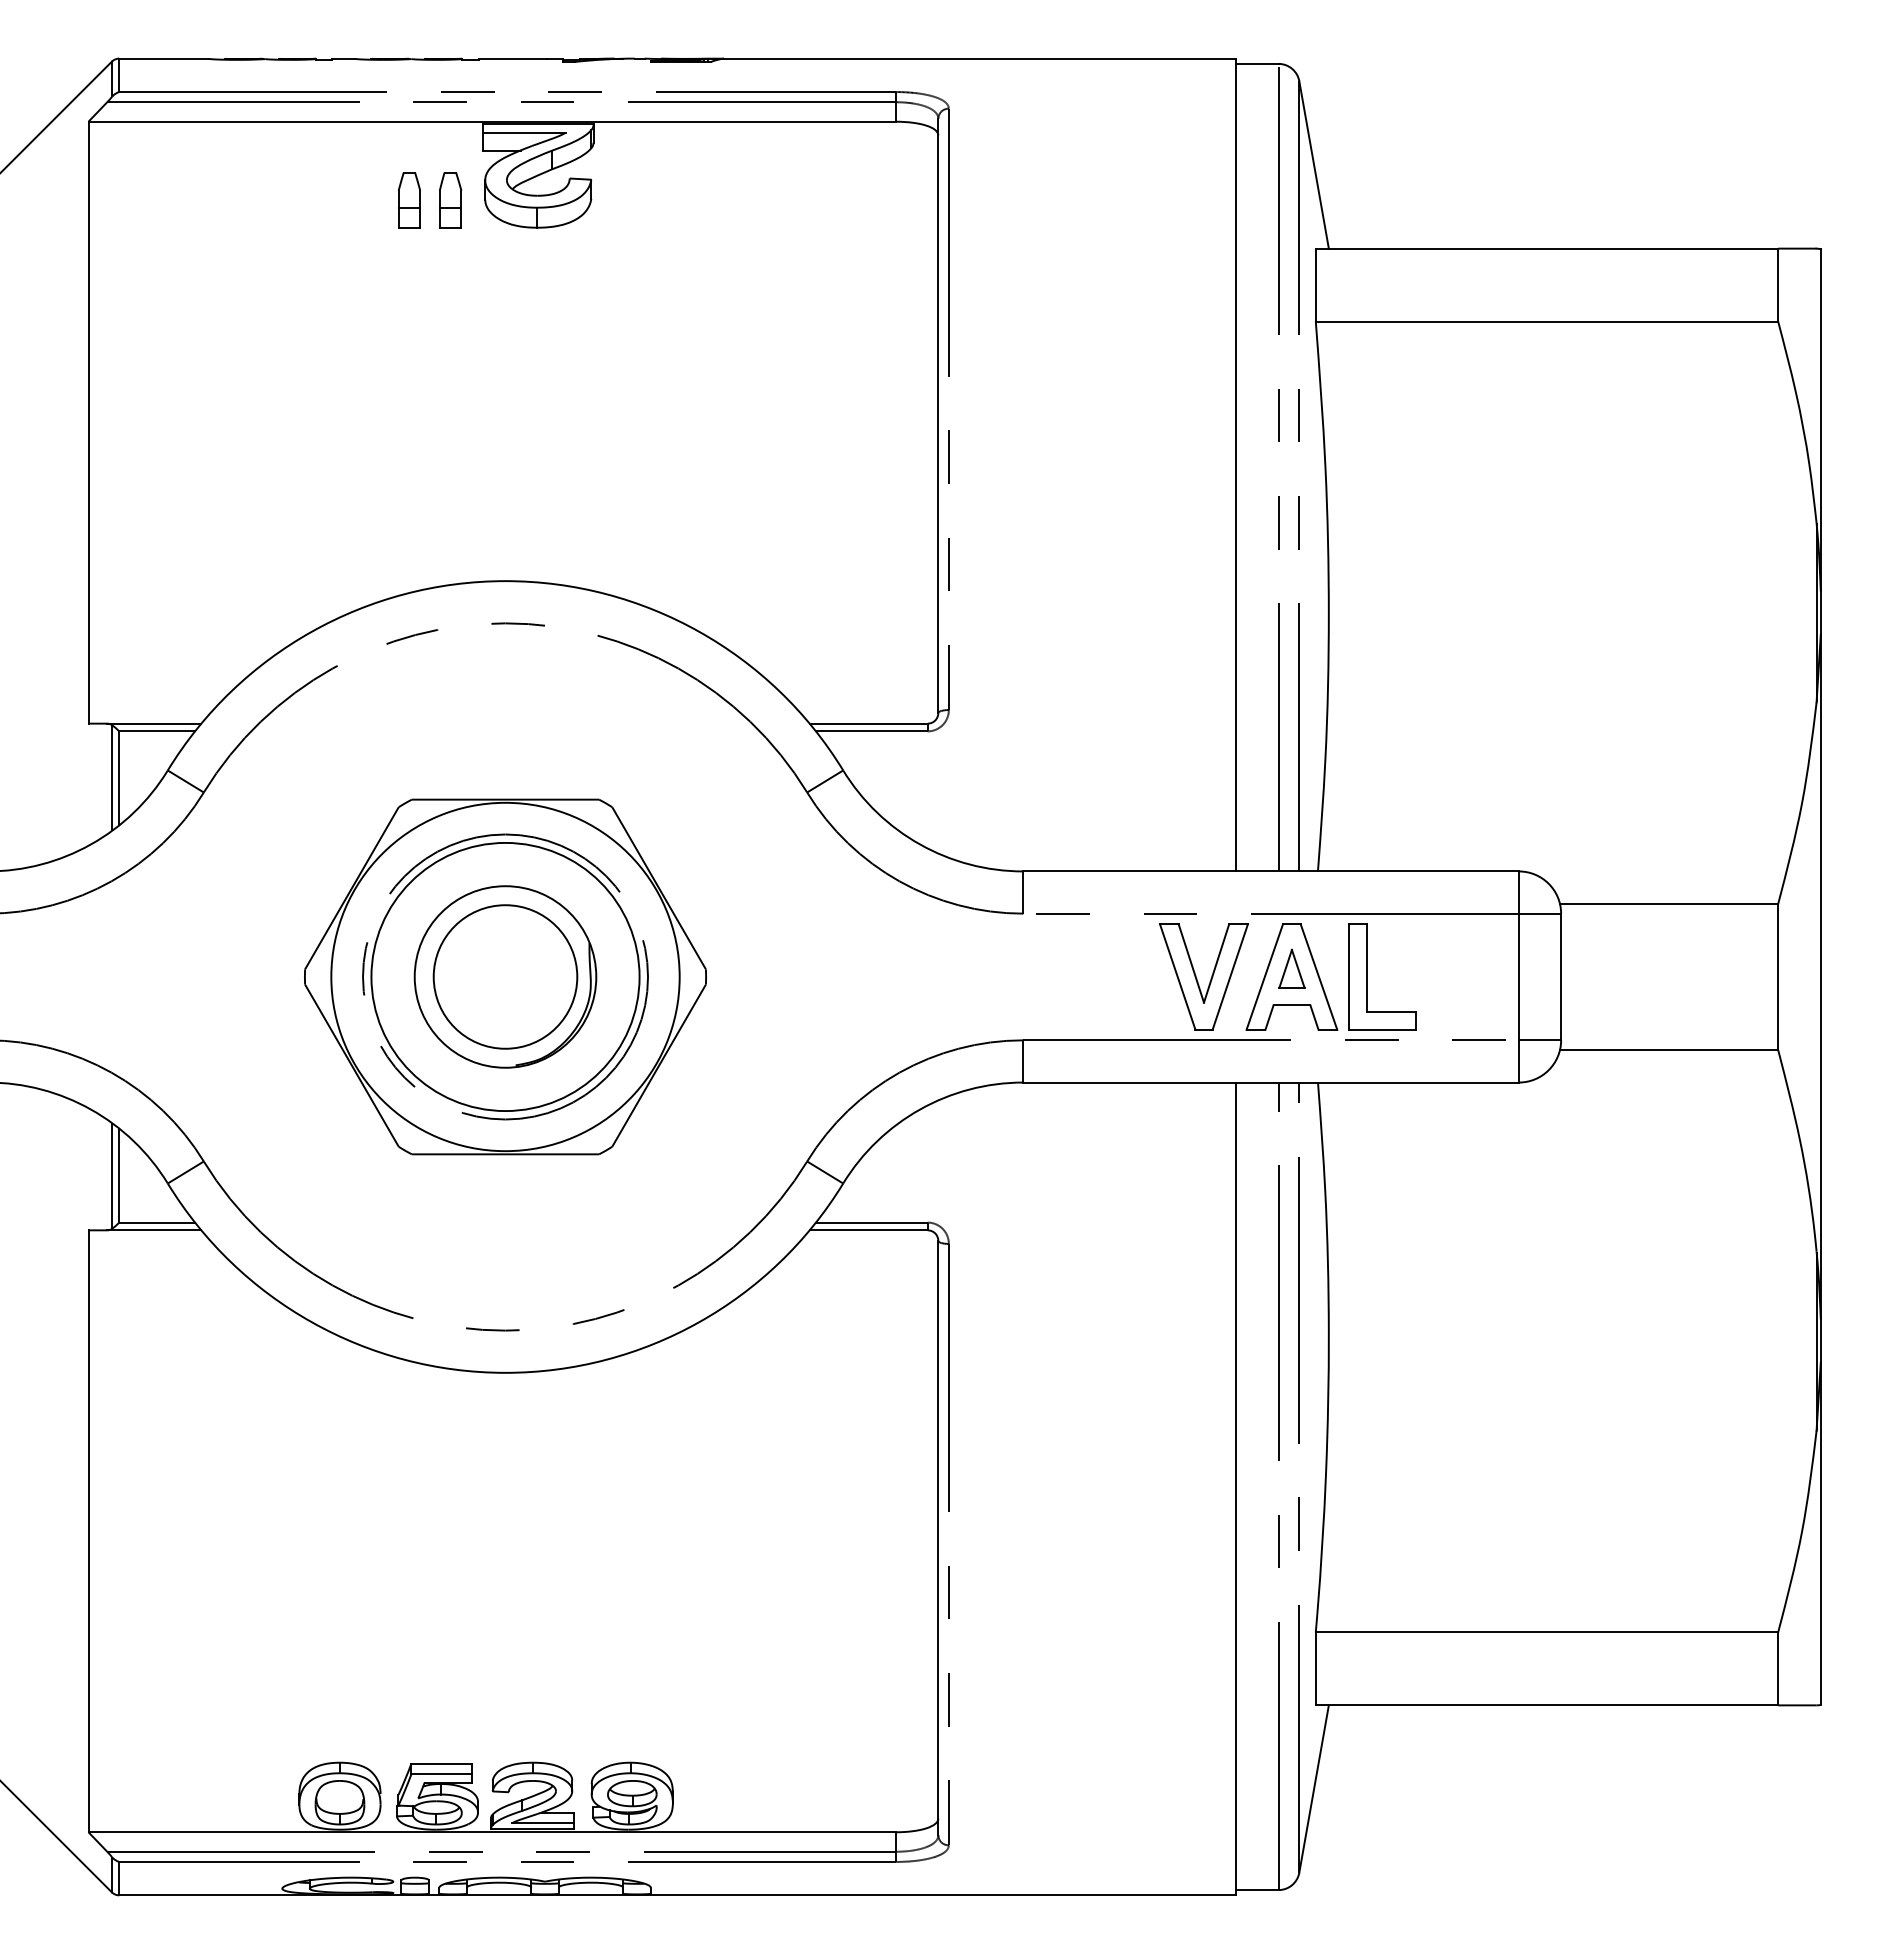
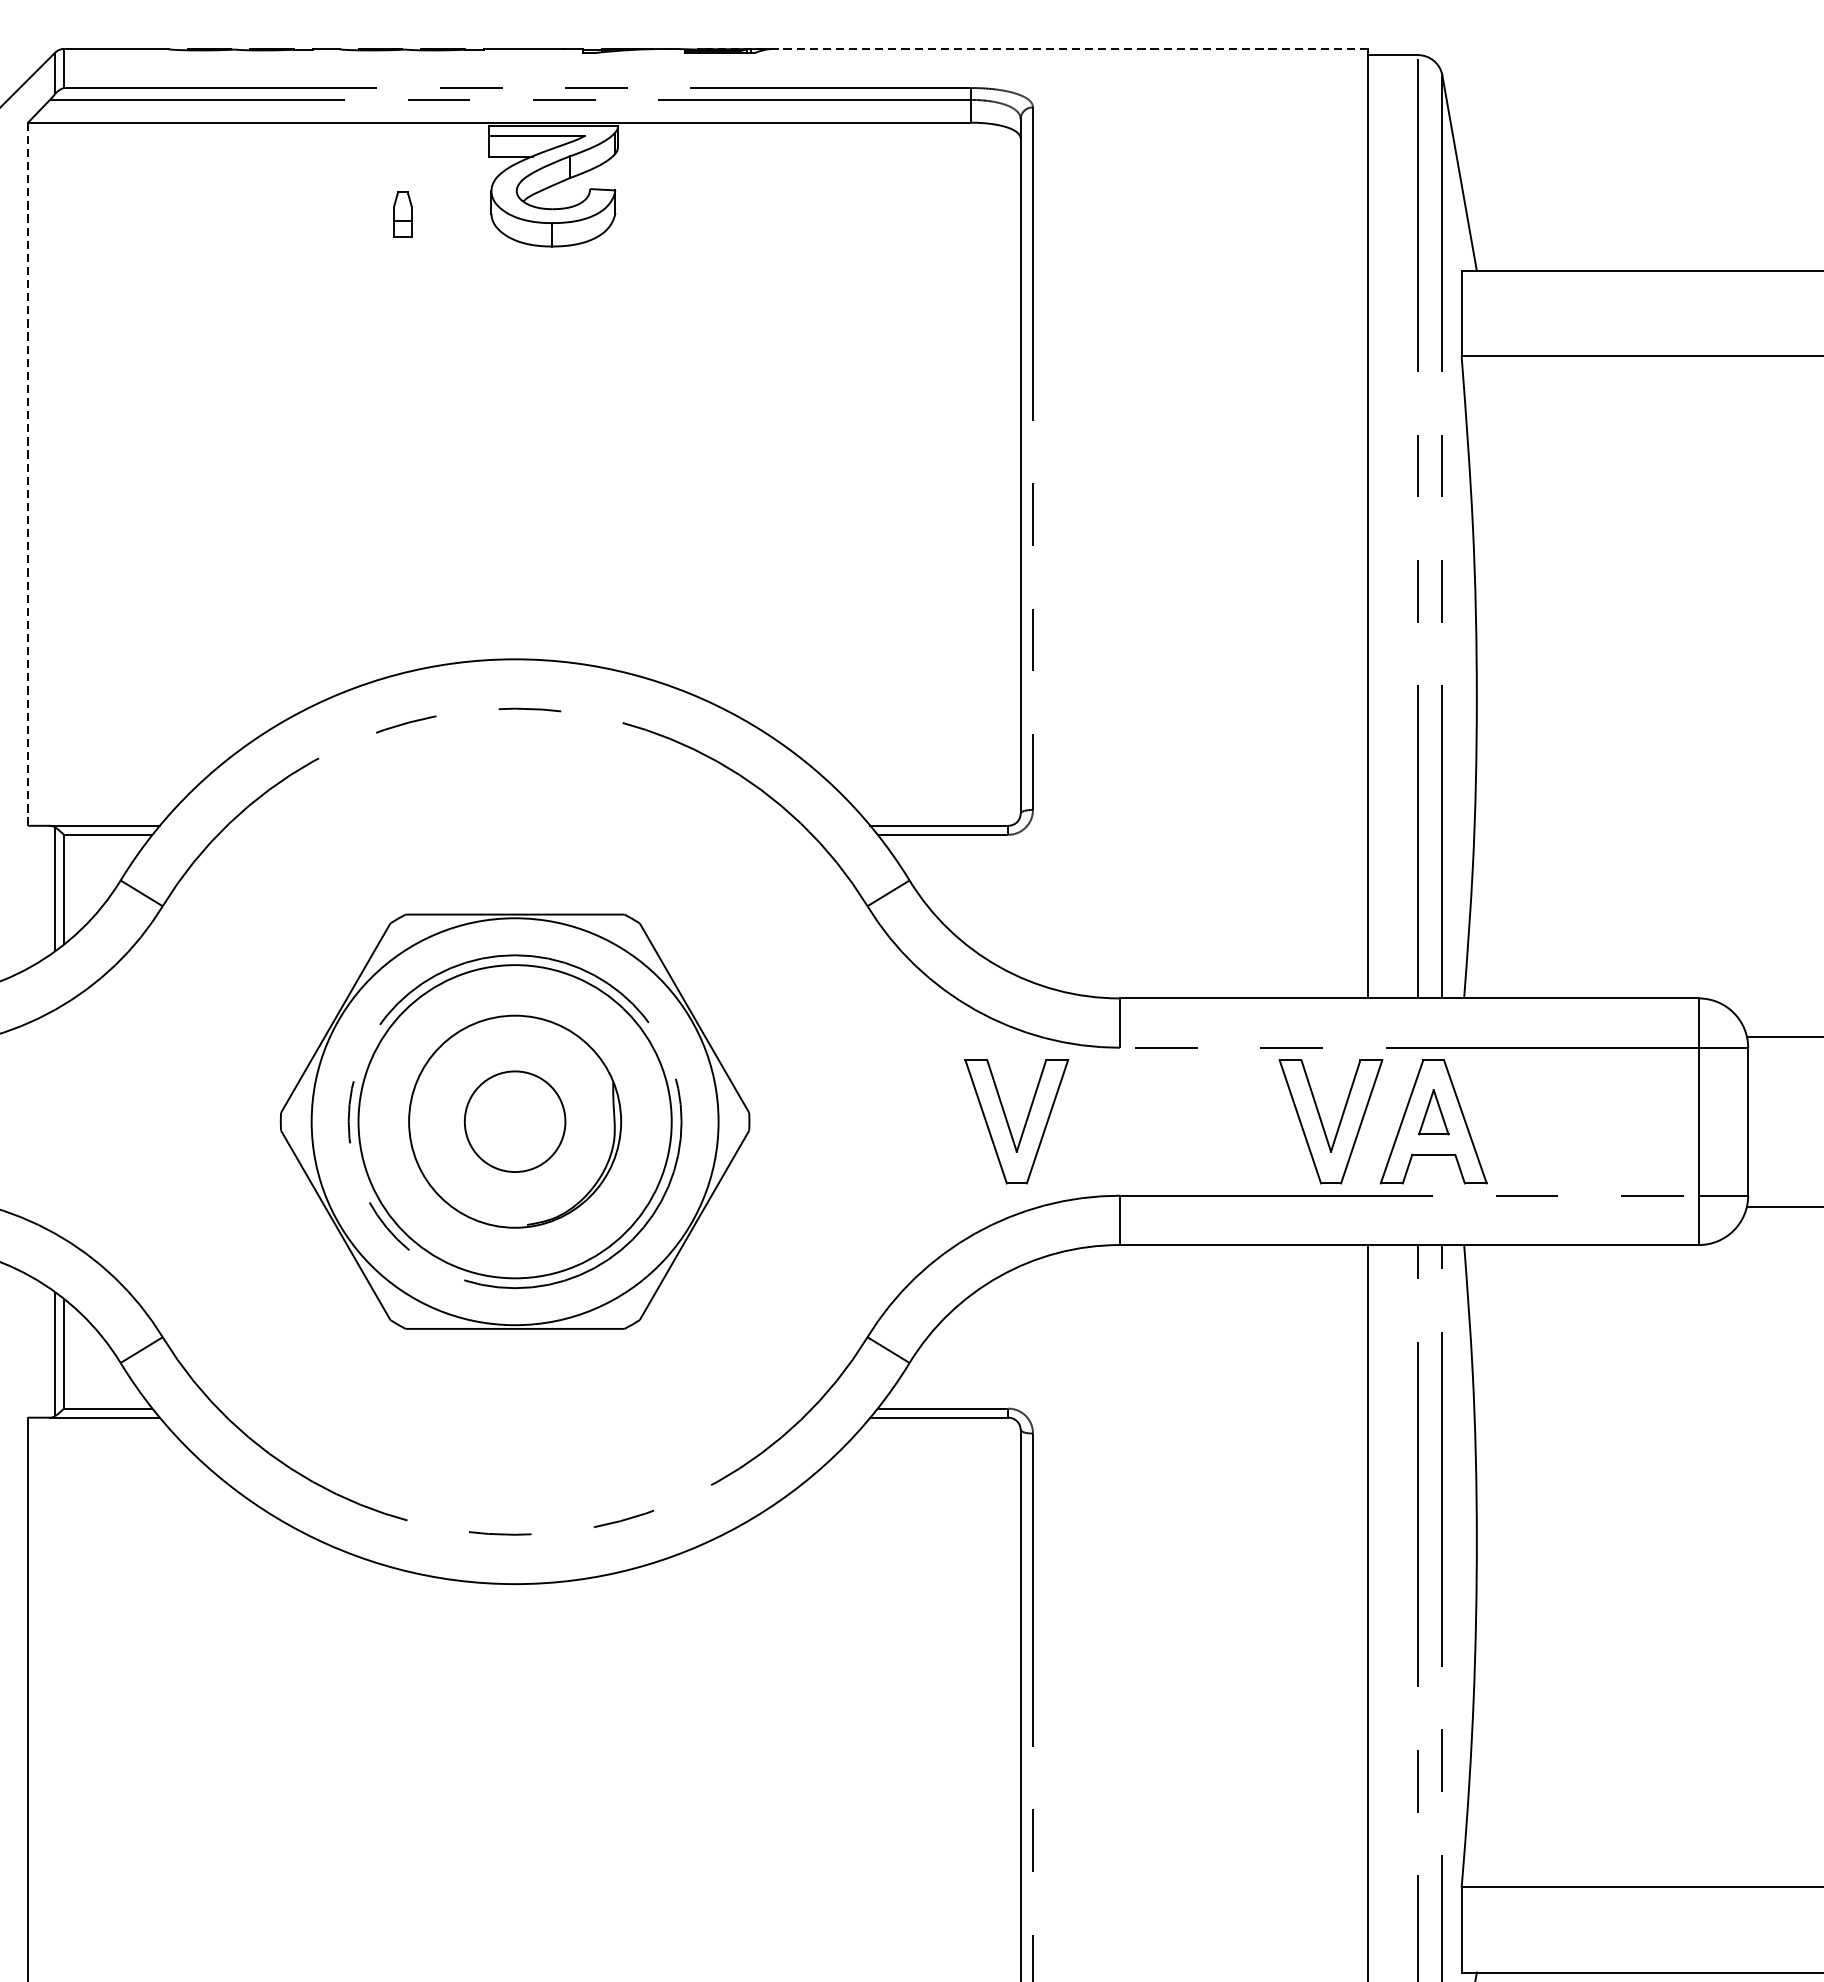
line: (948, 58) -> (1032, 48), solid -> dashed
part: (409, 200) -> (402, 214), size x0.7
part: (450, 200) -> (450, 214), removed
line: (88, 422) -> (28, 474), solid -> dashed
circle: (505, 976) -> (515, 1121), size x0.6
part: (1367, 976) -> (1522, 1121), removed
part: (928, 978) -> (1009, 1123), added

